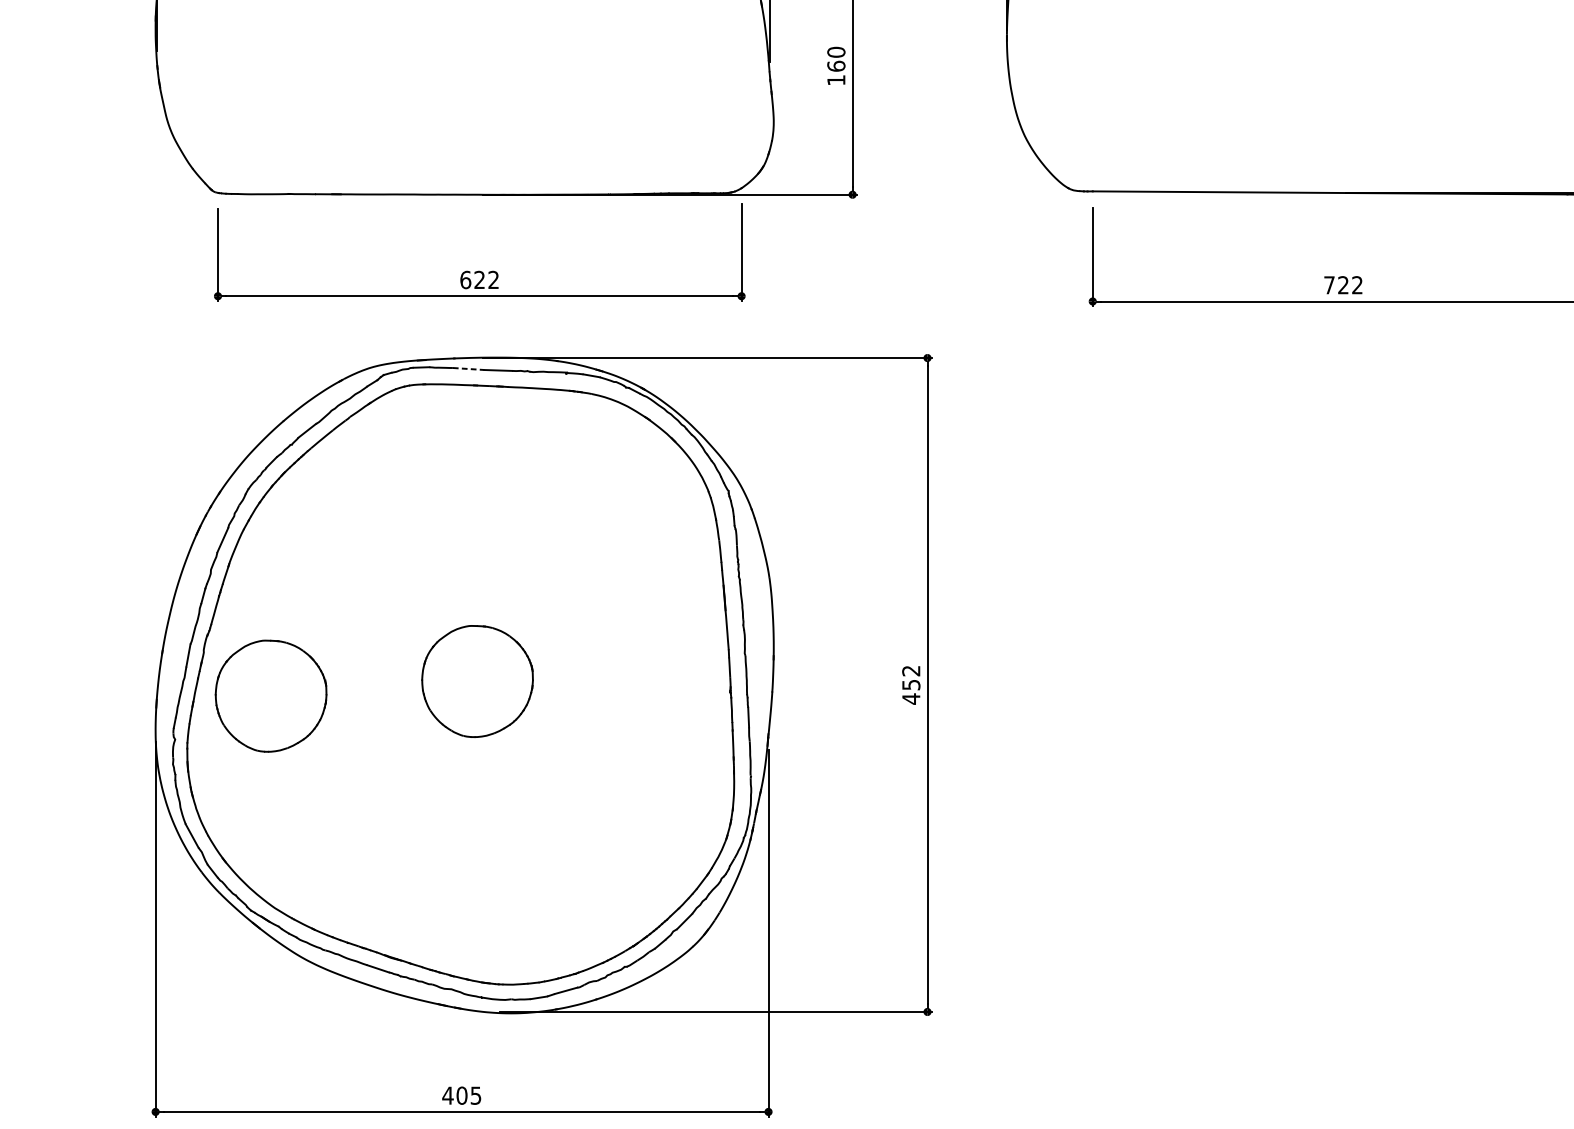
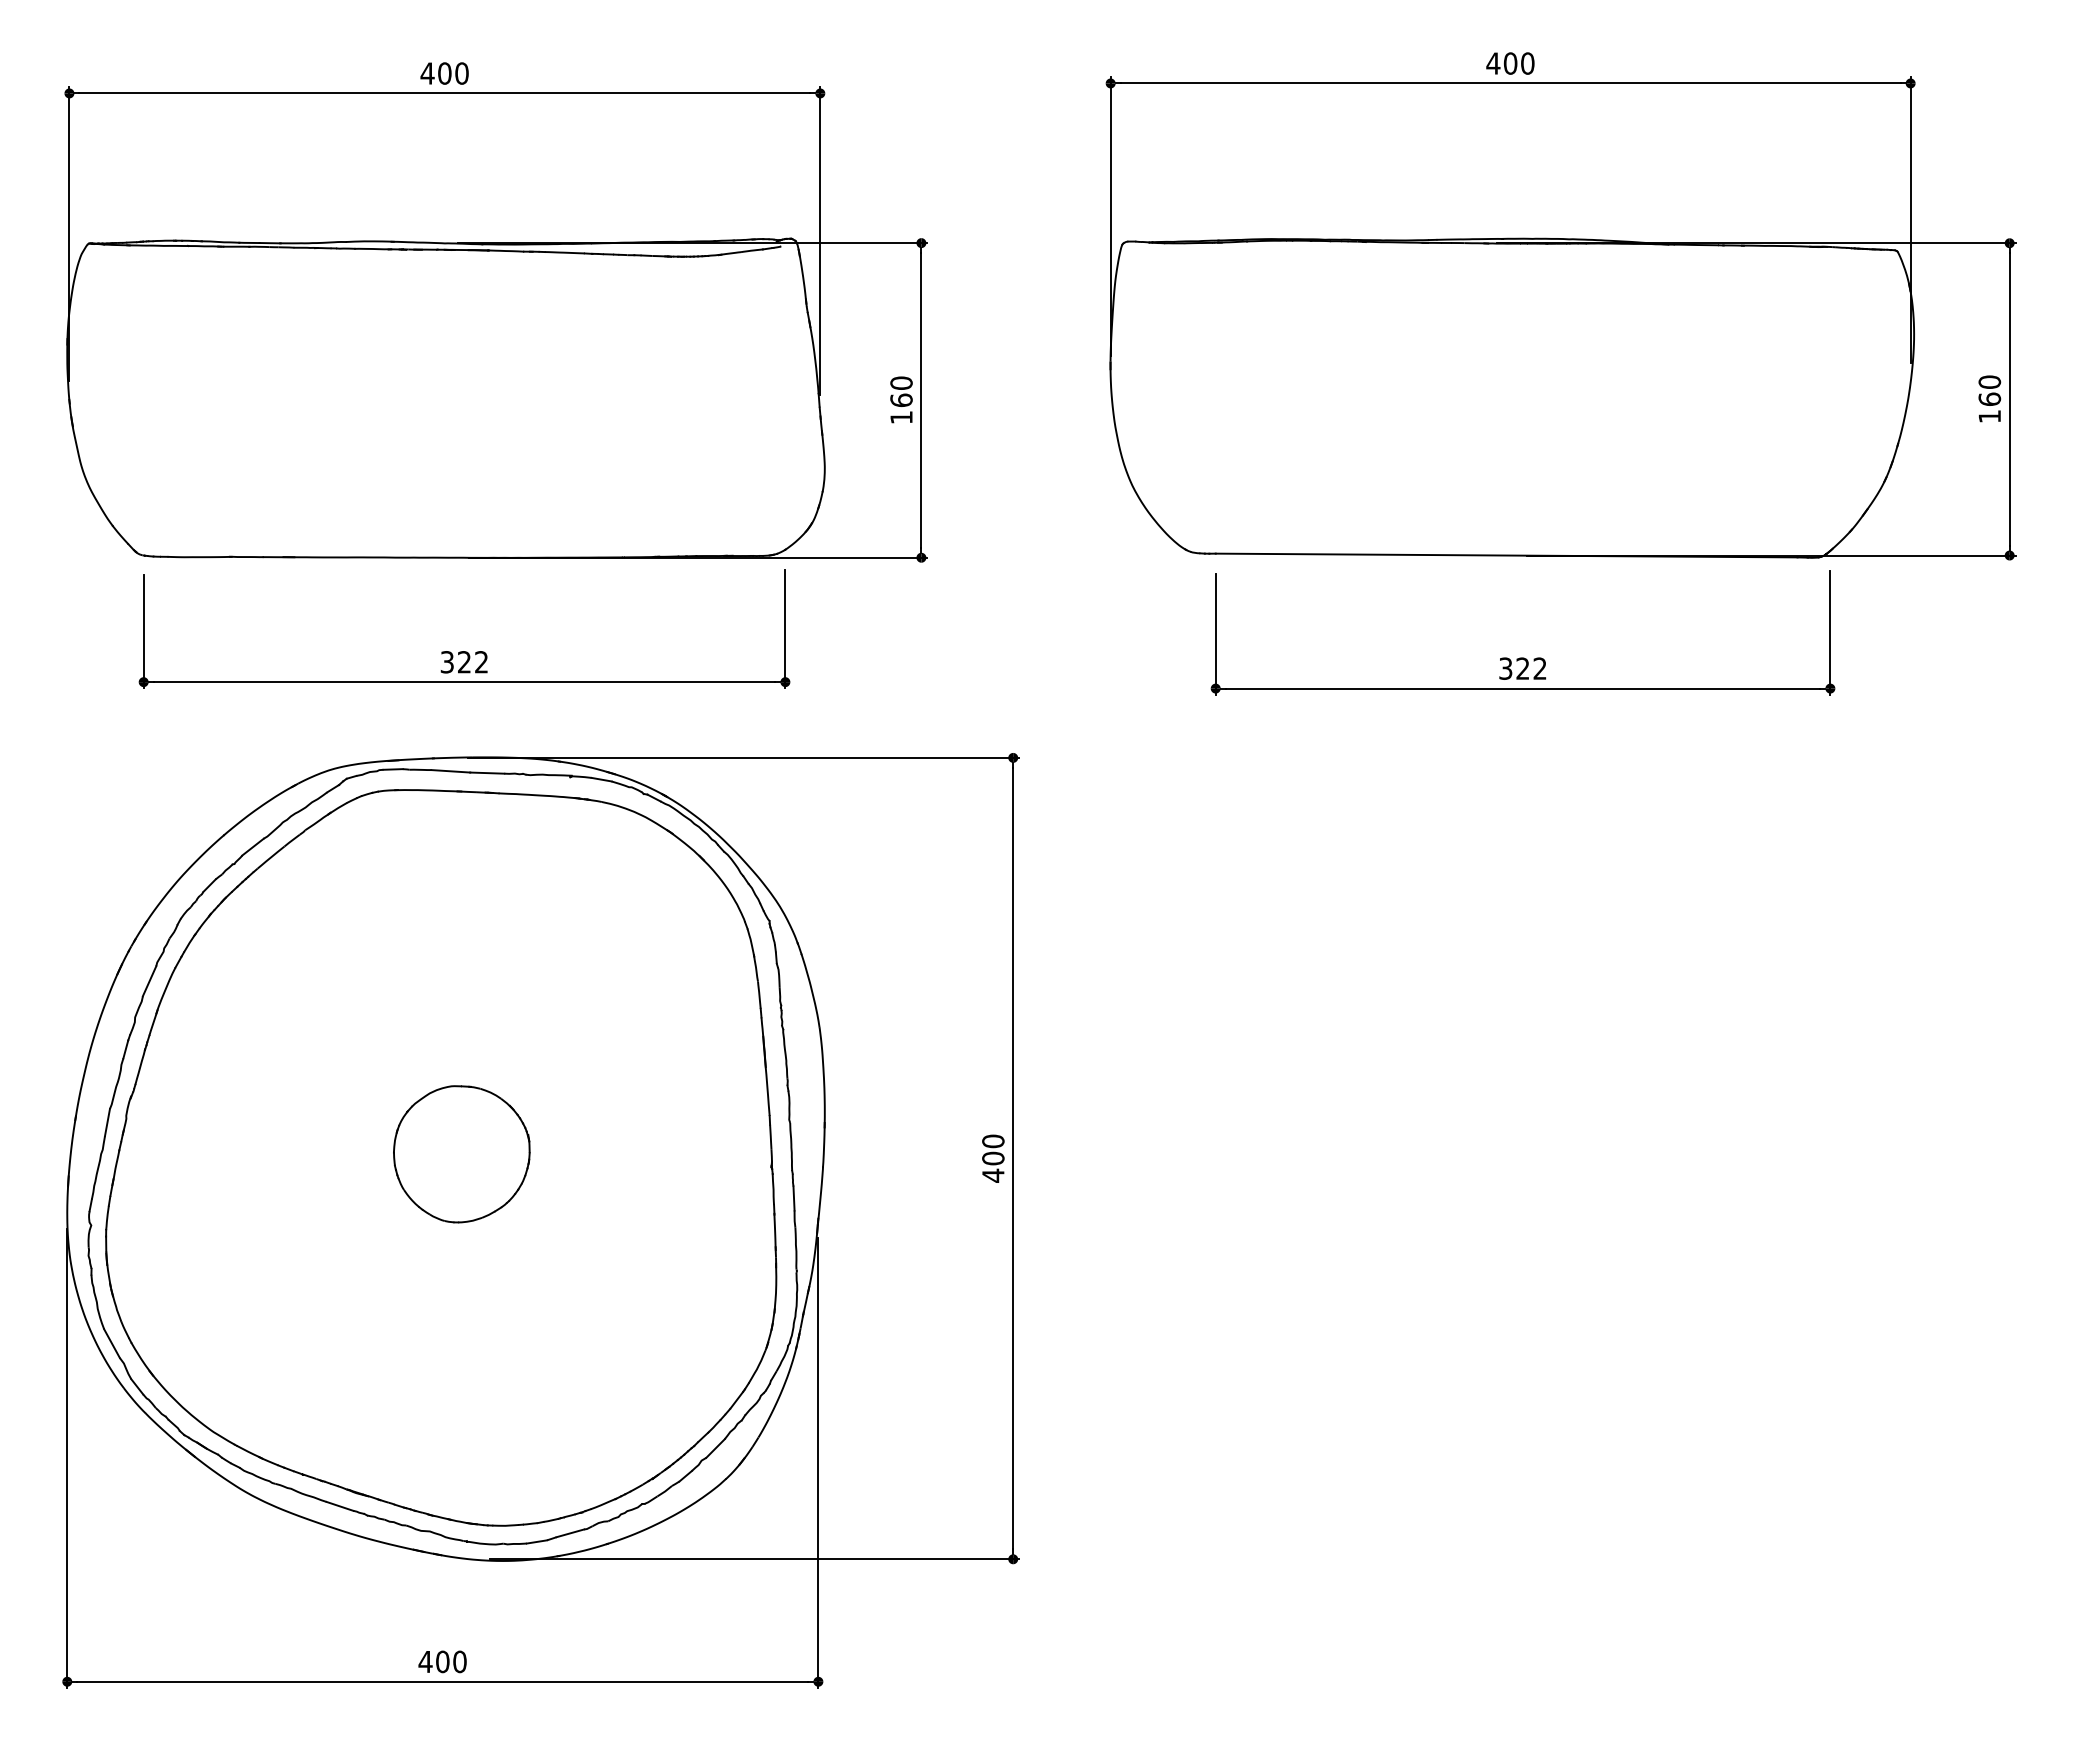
text: (465, 280) -> (447, 662), 622 -> 322
text: (1329, 285) -> (1505, 668), 722 -> 322
line: (469, 369) -> (451, 771), dashed -> solid
text: (911, 677) -> (993, 1149), 452 -> 400
part: (270, 696) -> (208, 1172), removed
text: (475, 1095) -> (459, 1661), 405 -> 400

